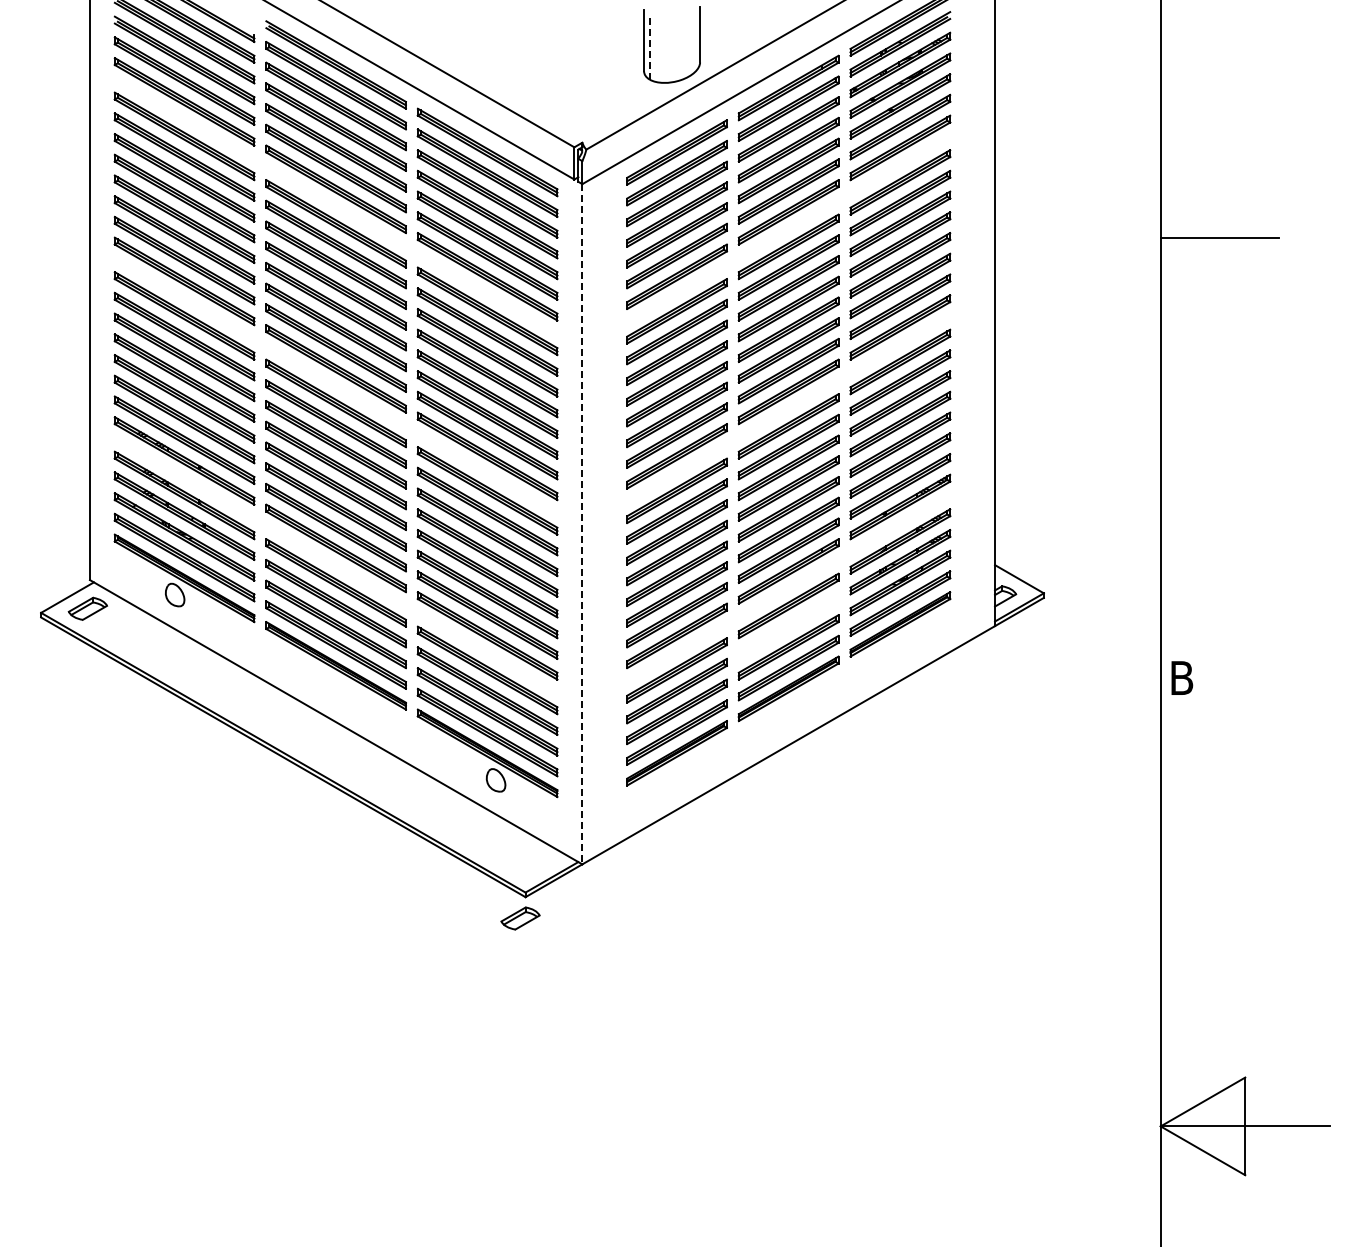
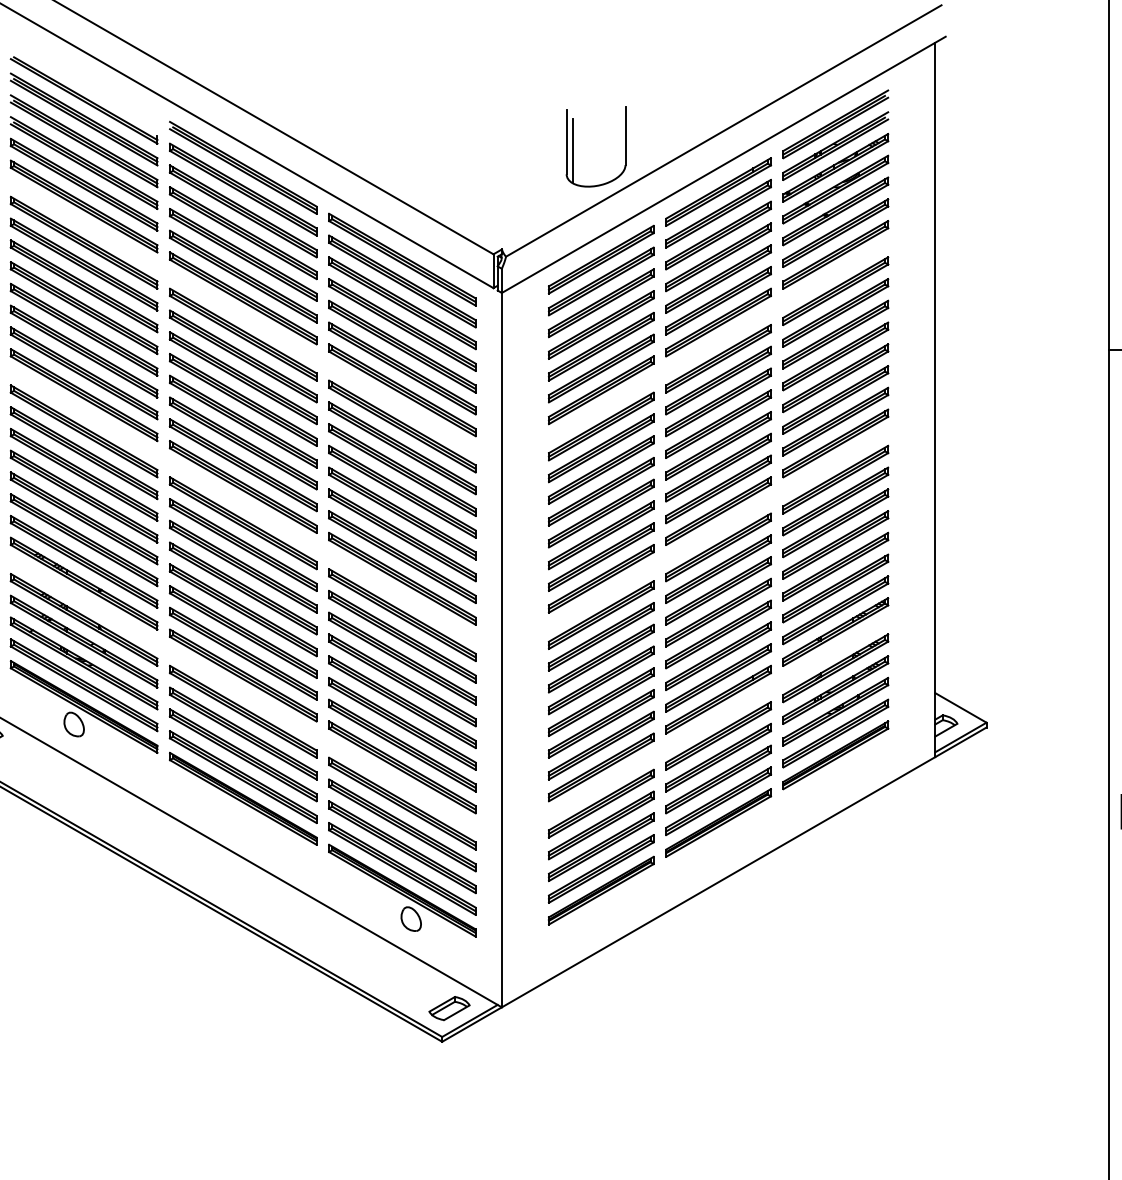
line: (649, 48) -> (572, 150), dashed -> solid
line: (582, 524) -> (502, 650), dashed -> solid
part: (788, 626) -> (718, 757), added
part: (520, 918) -> (449, 1008), moved

